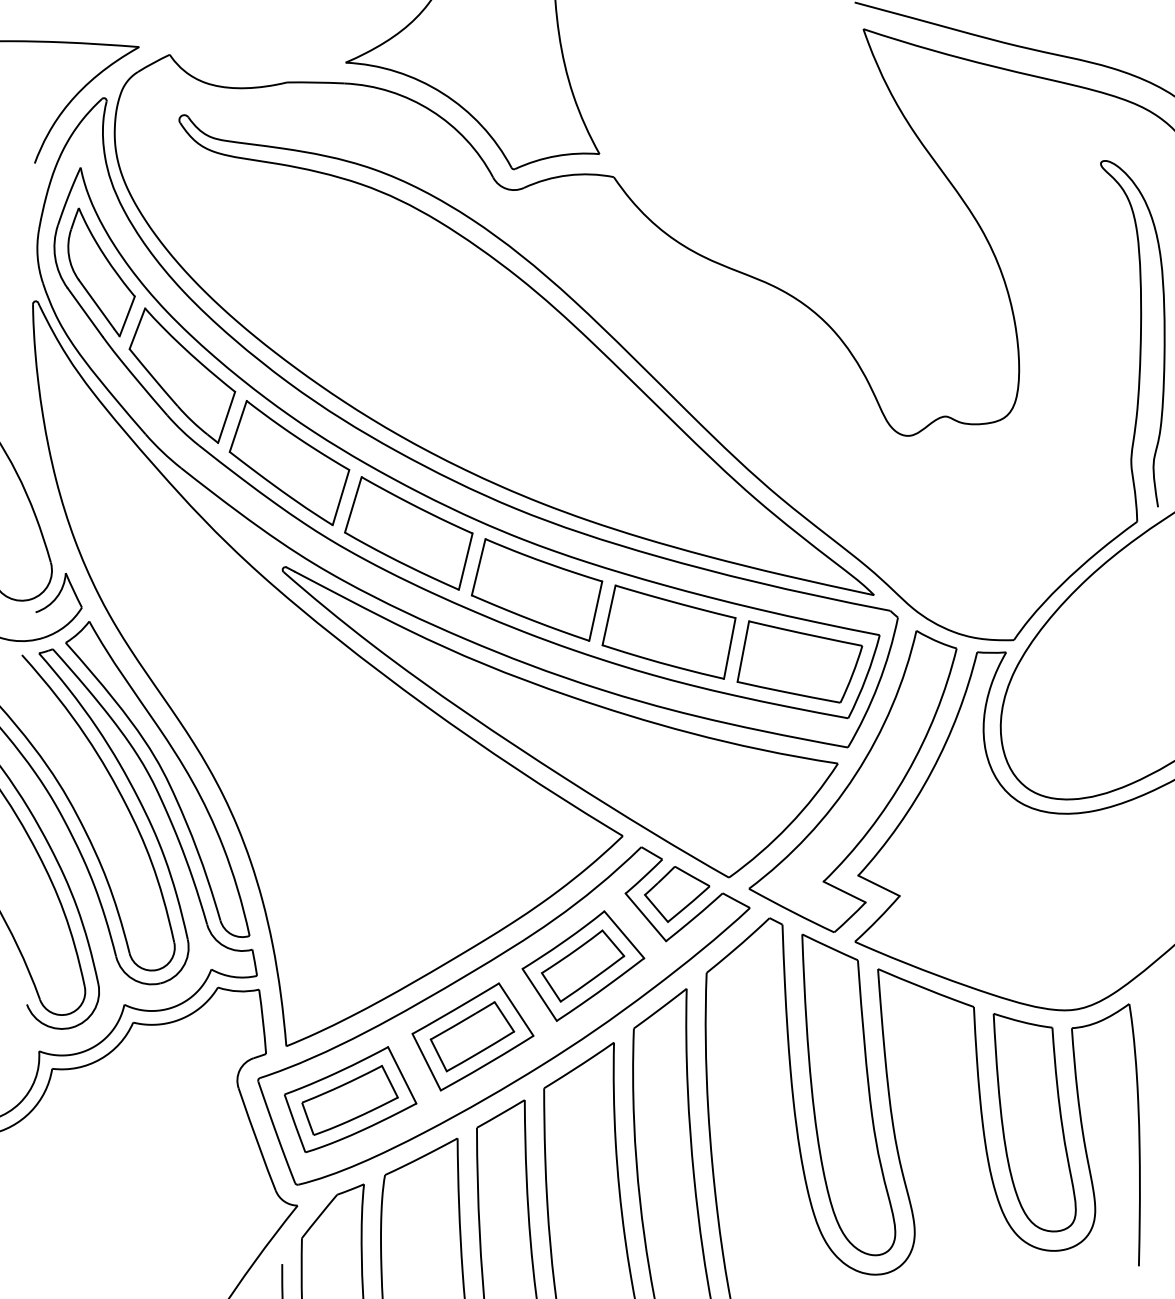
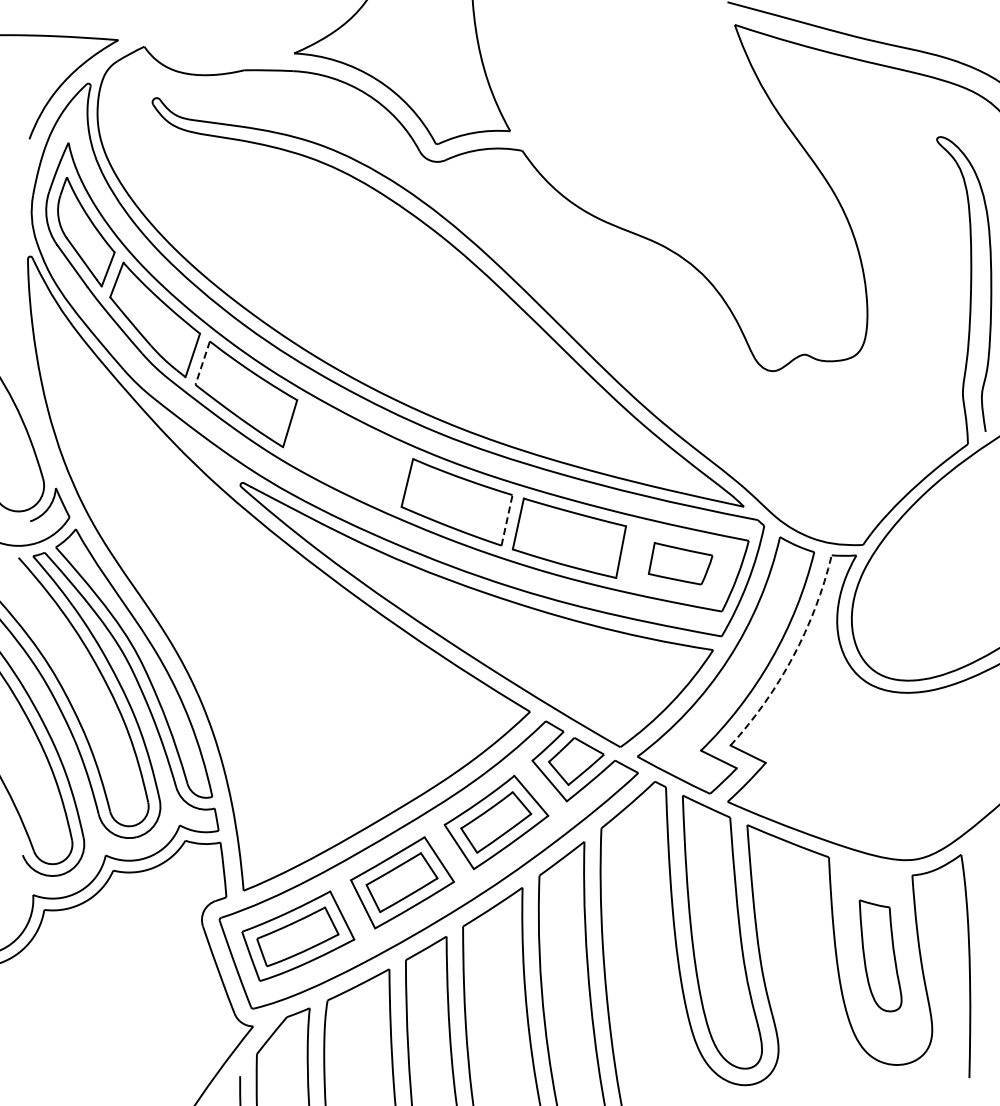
line: (238, 426) -> (202, 363), solid -> dashed
part: (408, 533) -> (347, 454), removed
line: (596, 611) -> (507, 520), solid -> dashed
part: (799, 661) -> (680, 563), size x0.6
arc: (932, 771) -> (793, 656), solid -> dashed
part: (1034, 1122) -> (880, 955), size x0.6

